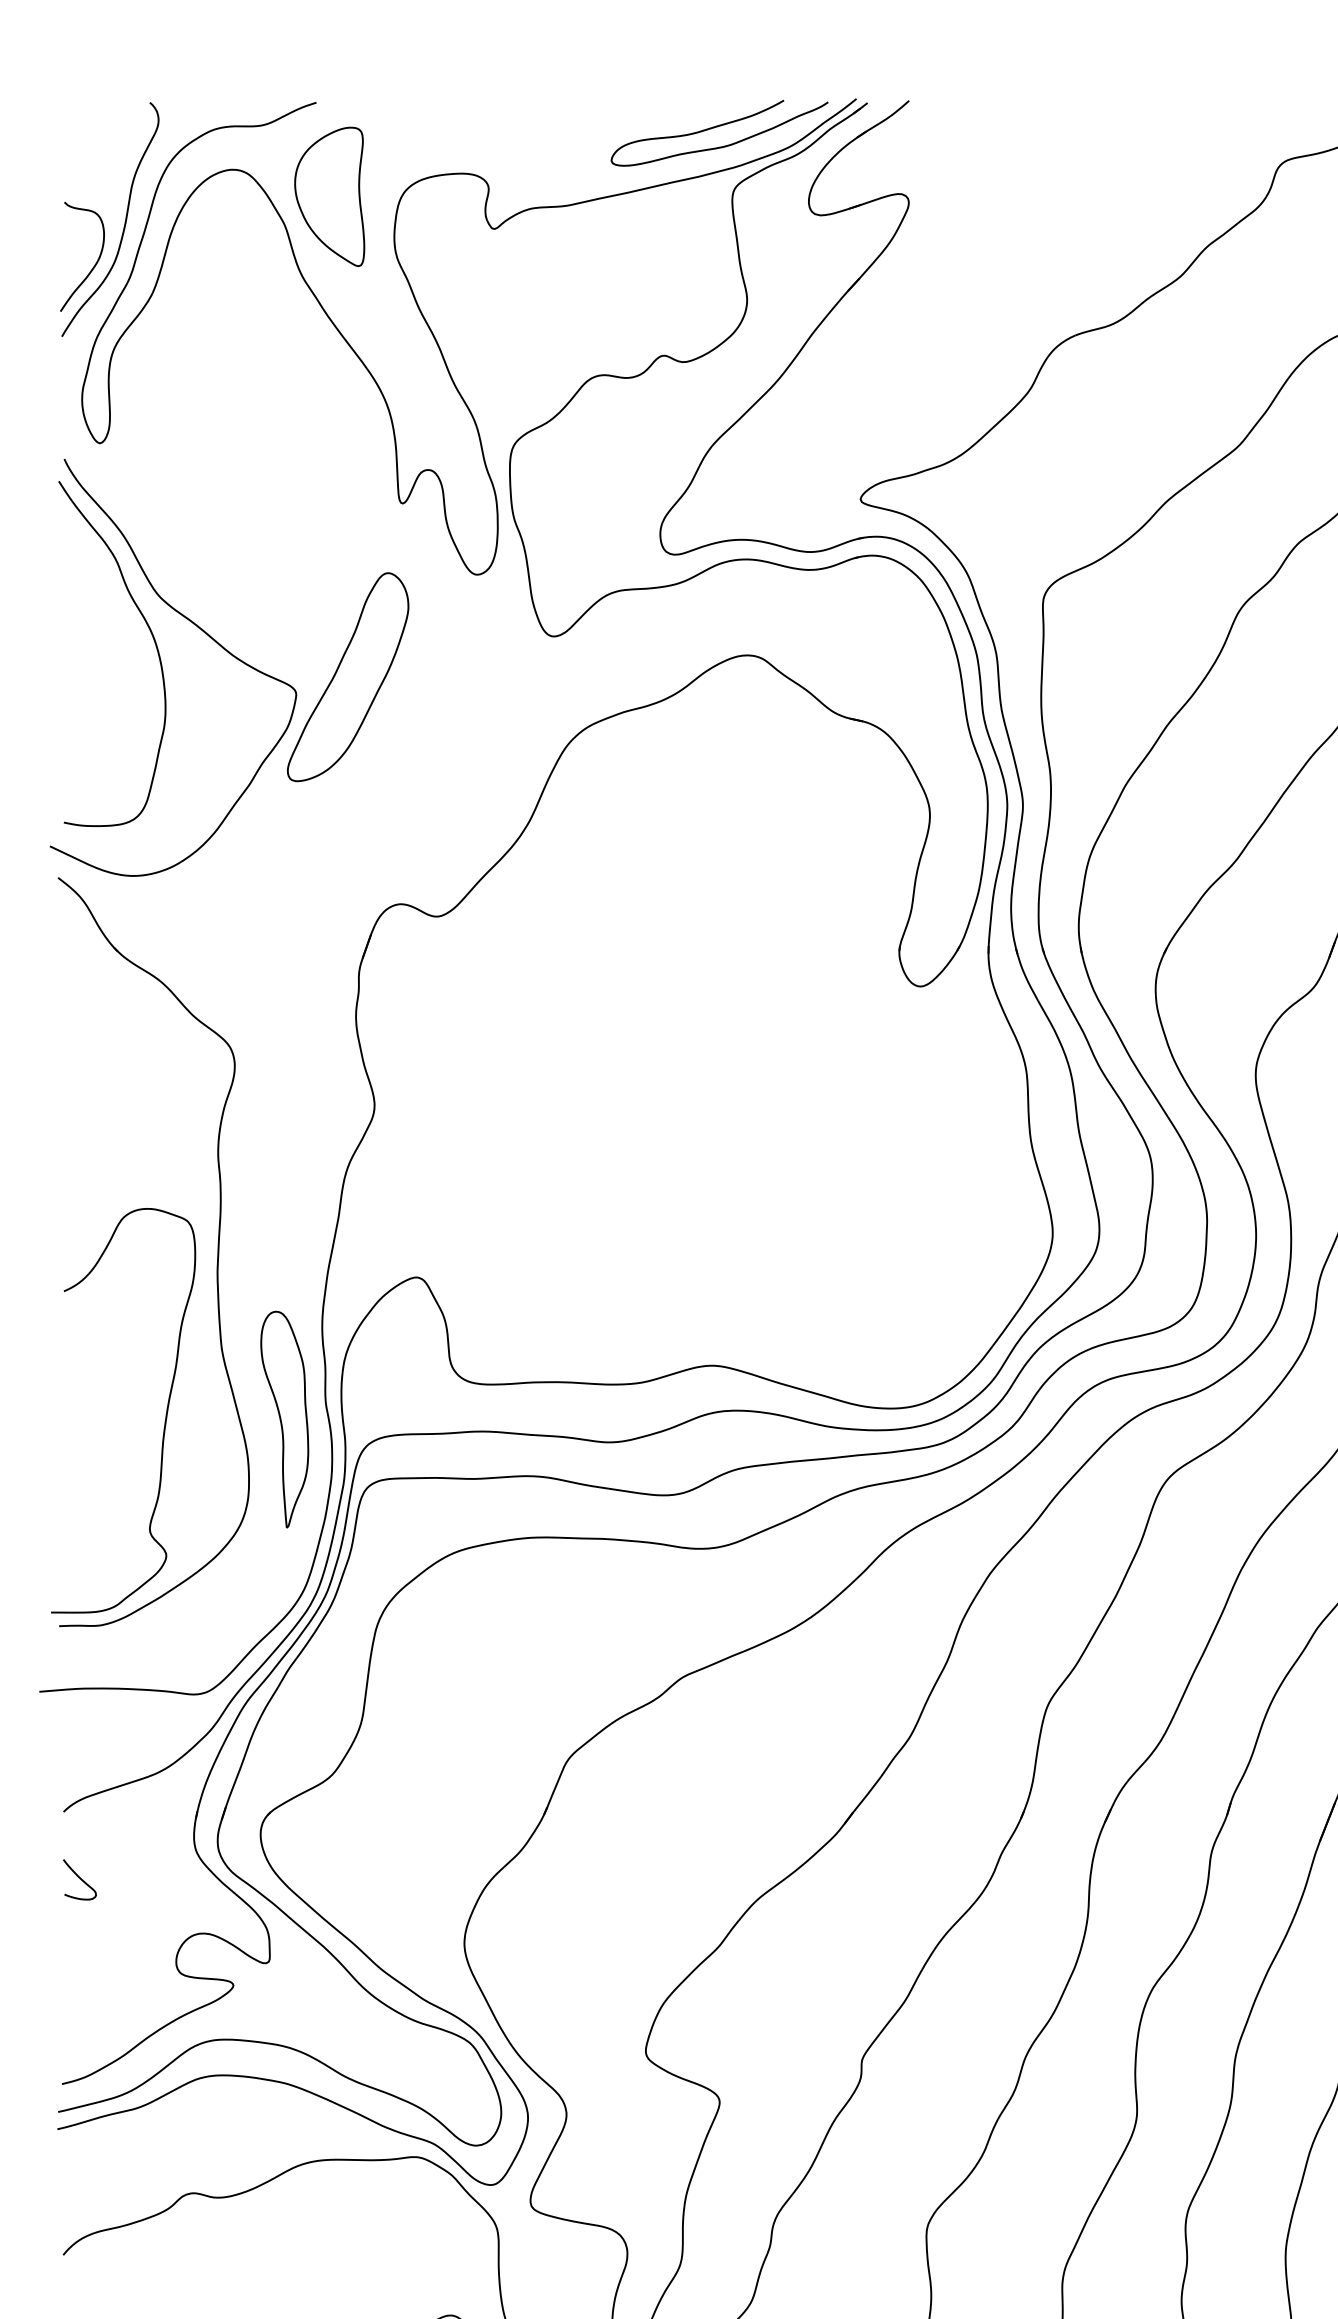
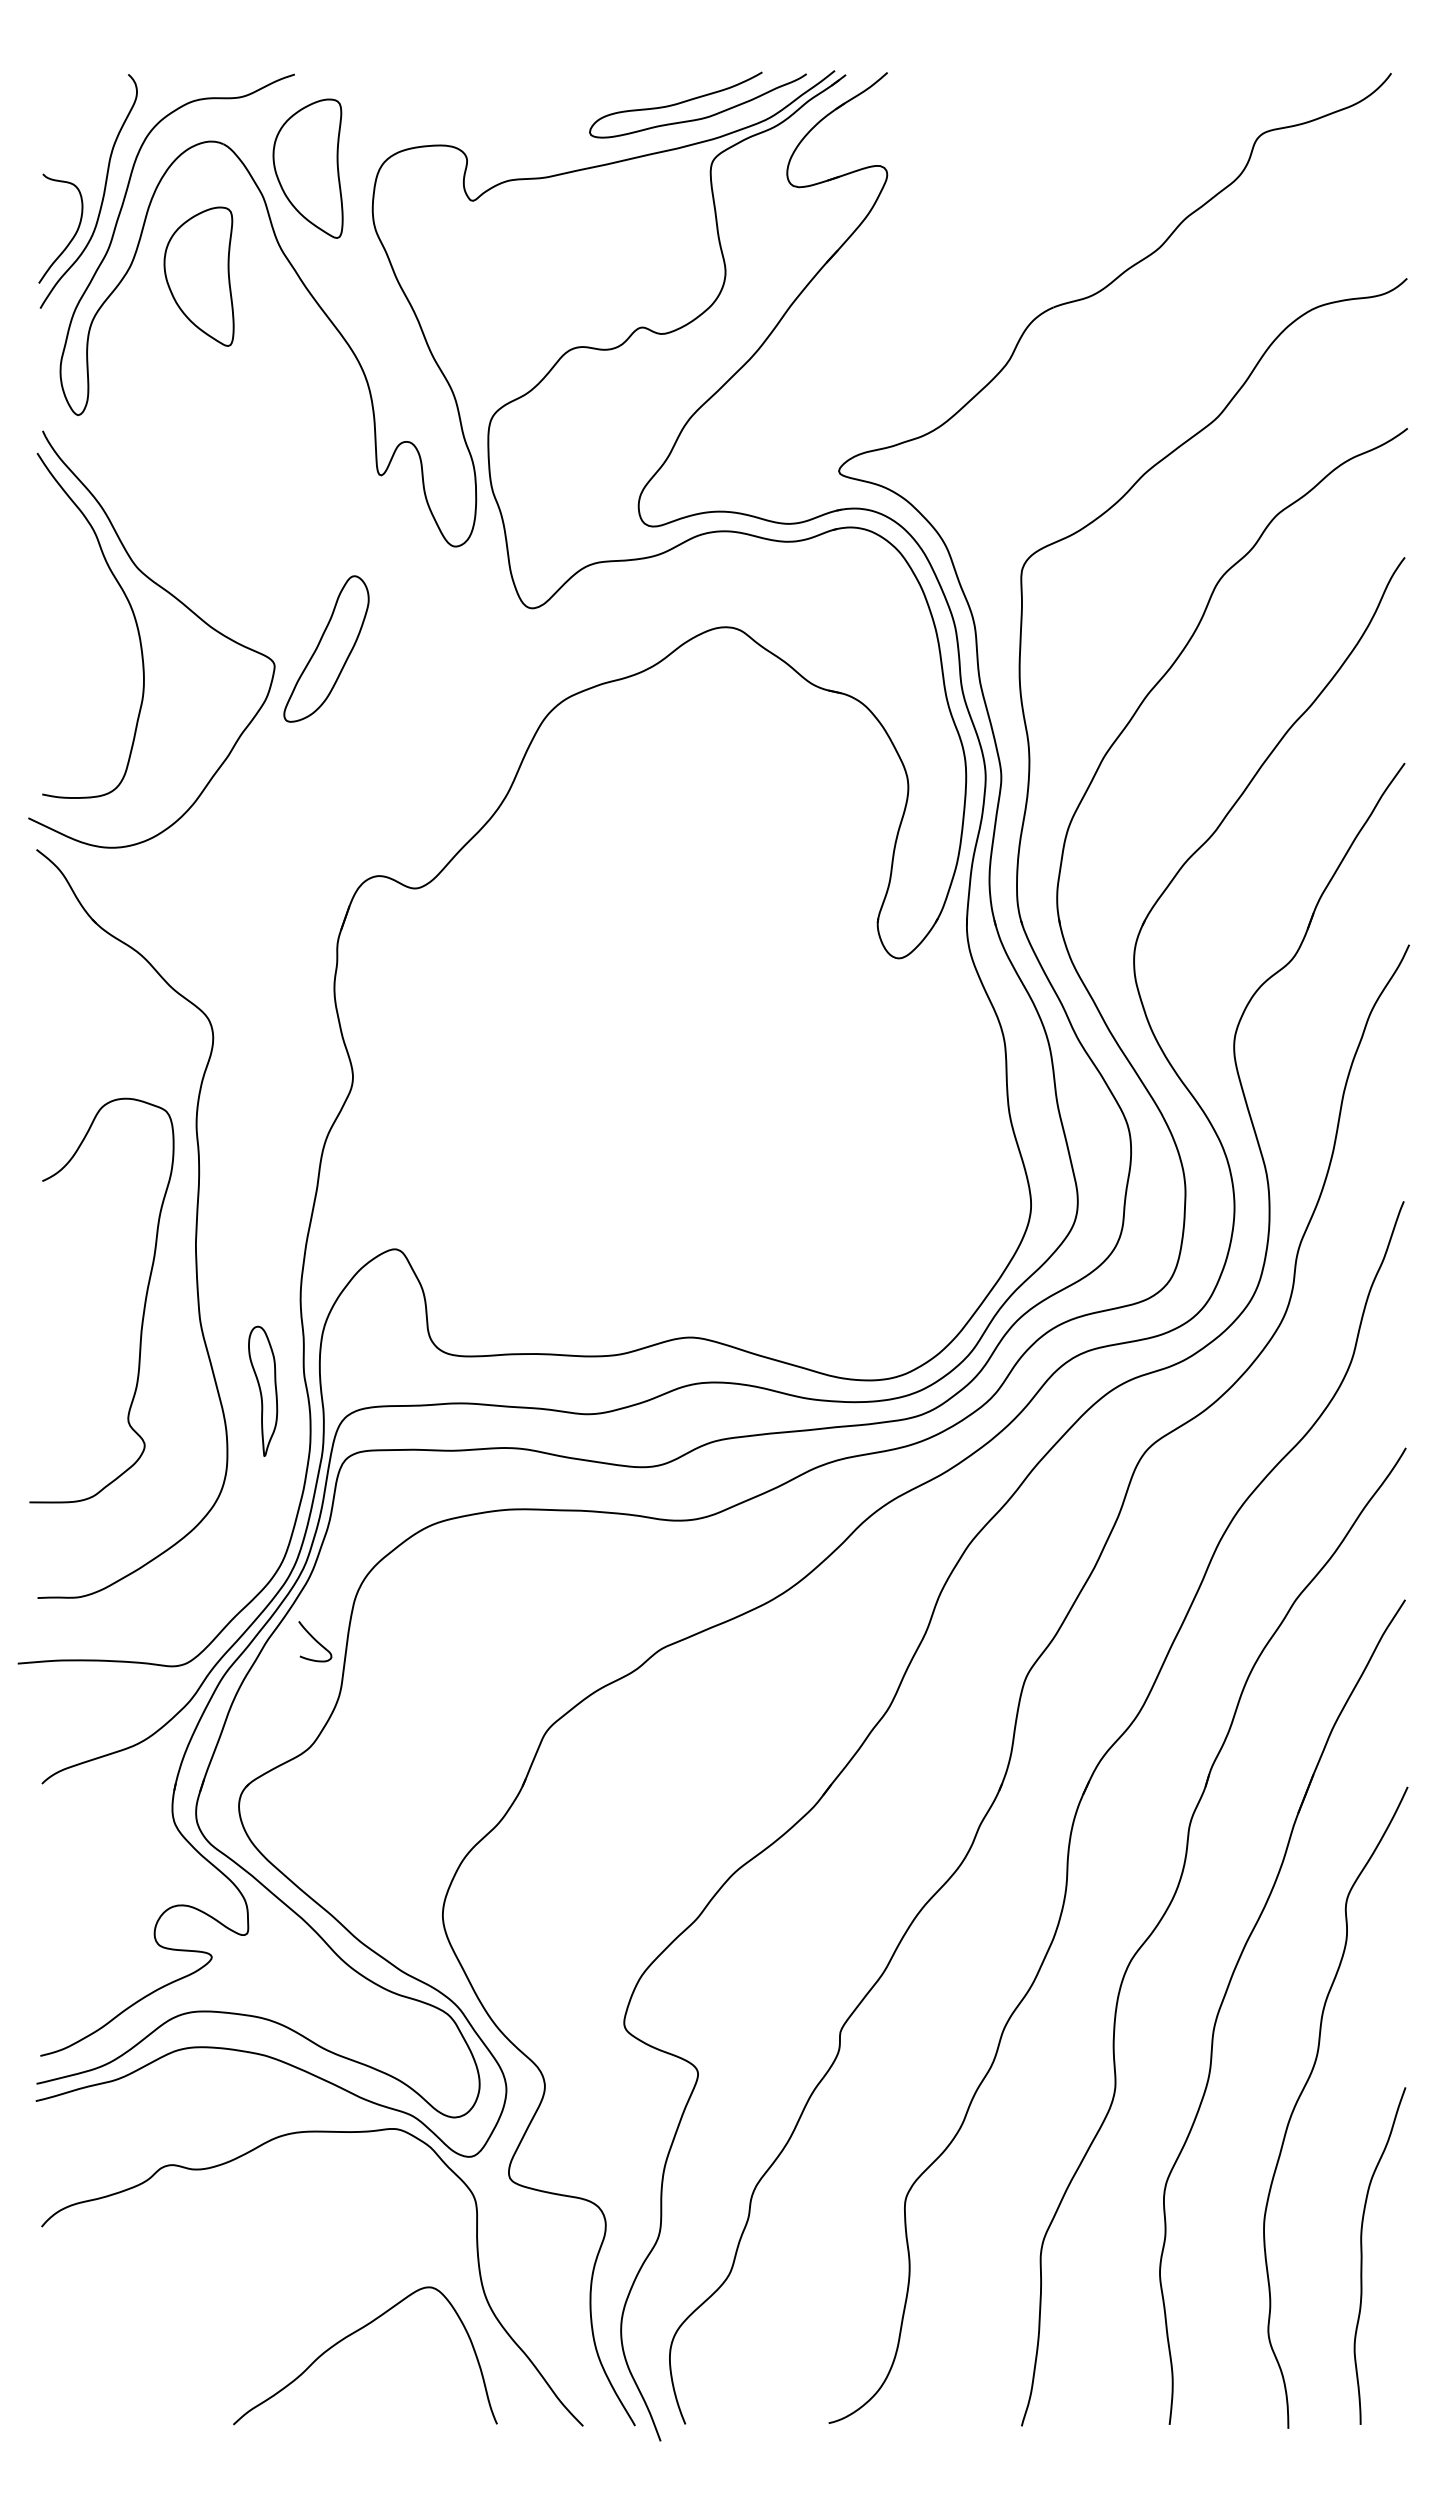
part: (220, 304) -> (198, 276), added
part: (348, 676) -> (326, 648), size x0.7
curve: (165, 1417) -> (143, 1307), moved
part: (284, 1419) -> (262, 1391), size x0.6
curve: (80, 1879) -> (315, 1641), moved

